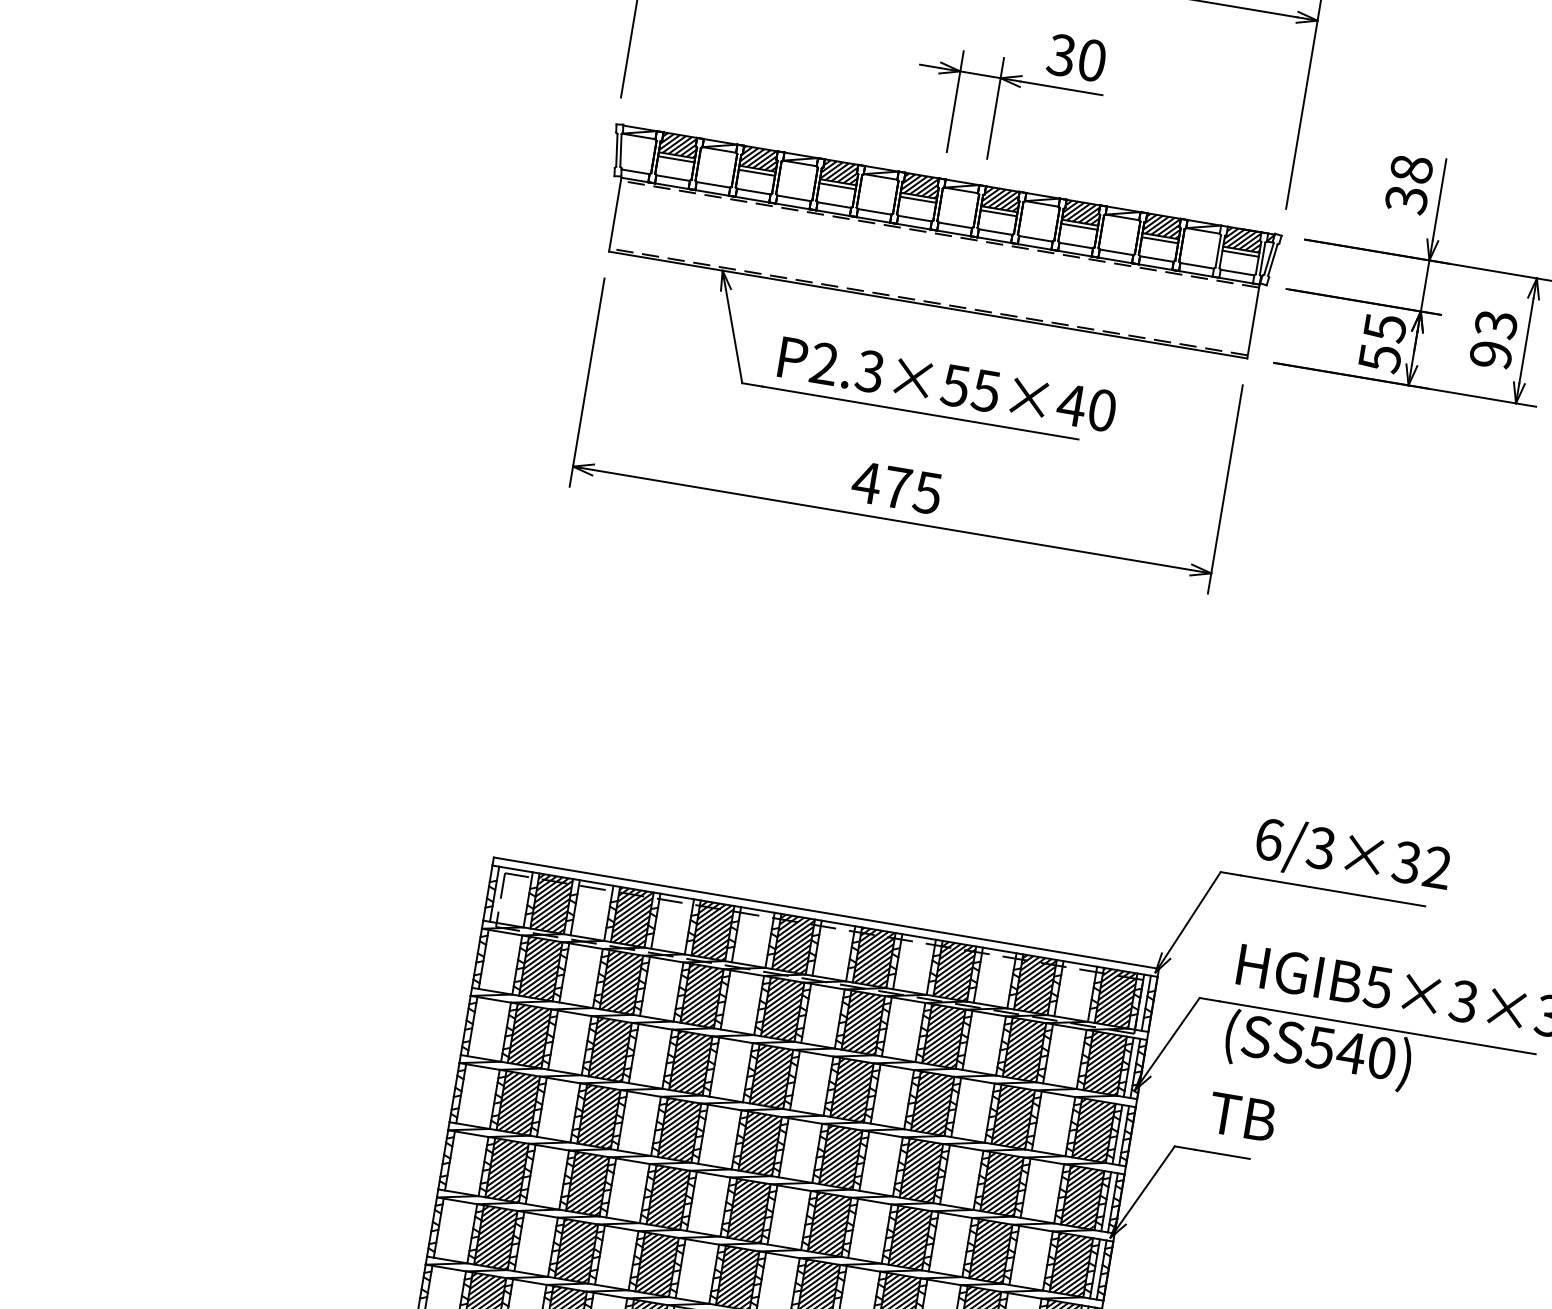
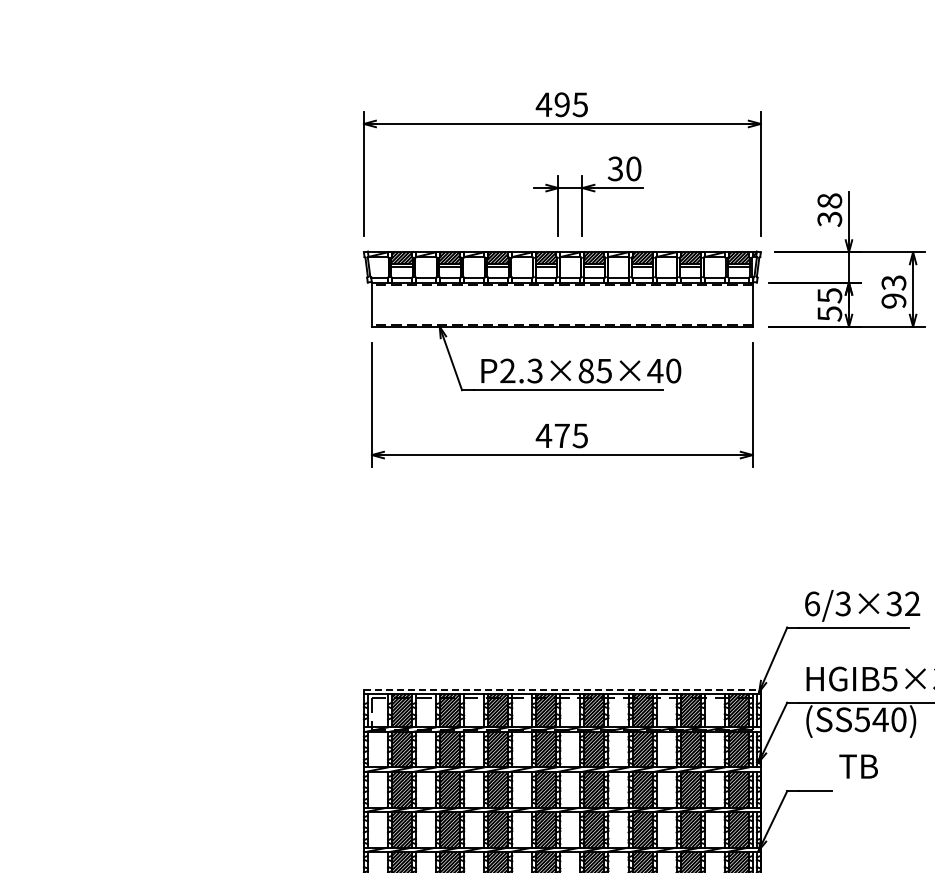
text: (954, 384) -> (585, 370), P2.3×55×40 -> P2.3×85×40
line: (826, 912) -> (562, 689), solid -> dashed
text: (1242, 1116) -> (858, 766), moved

